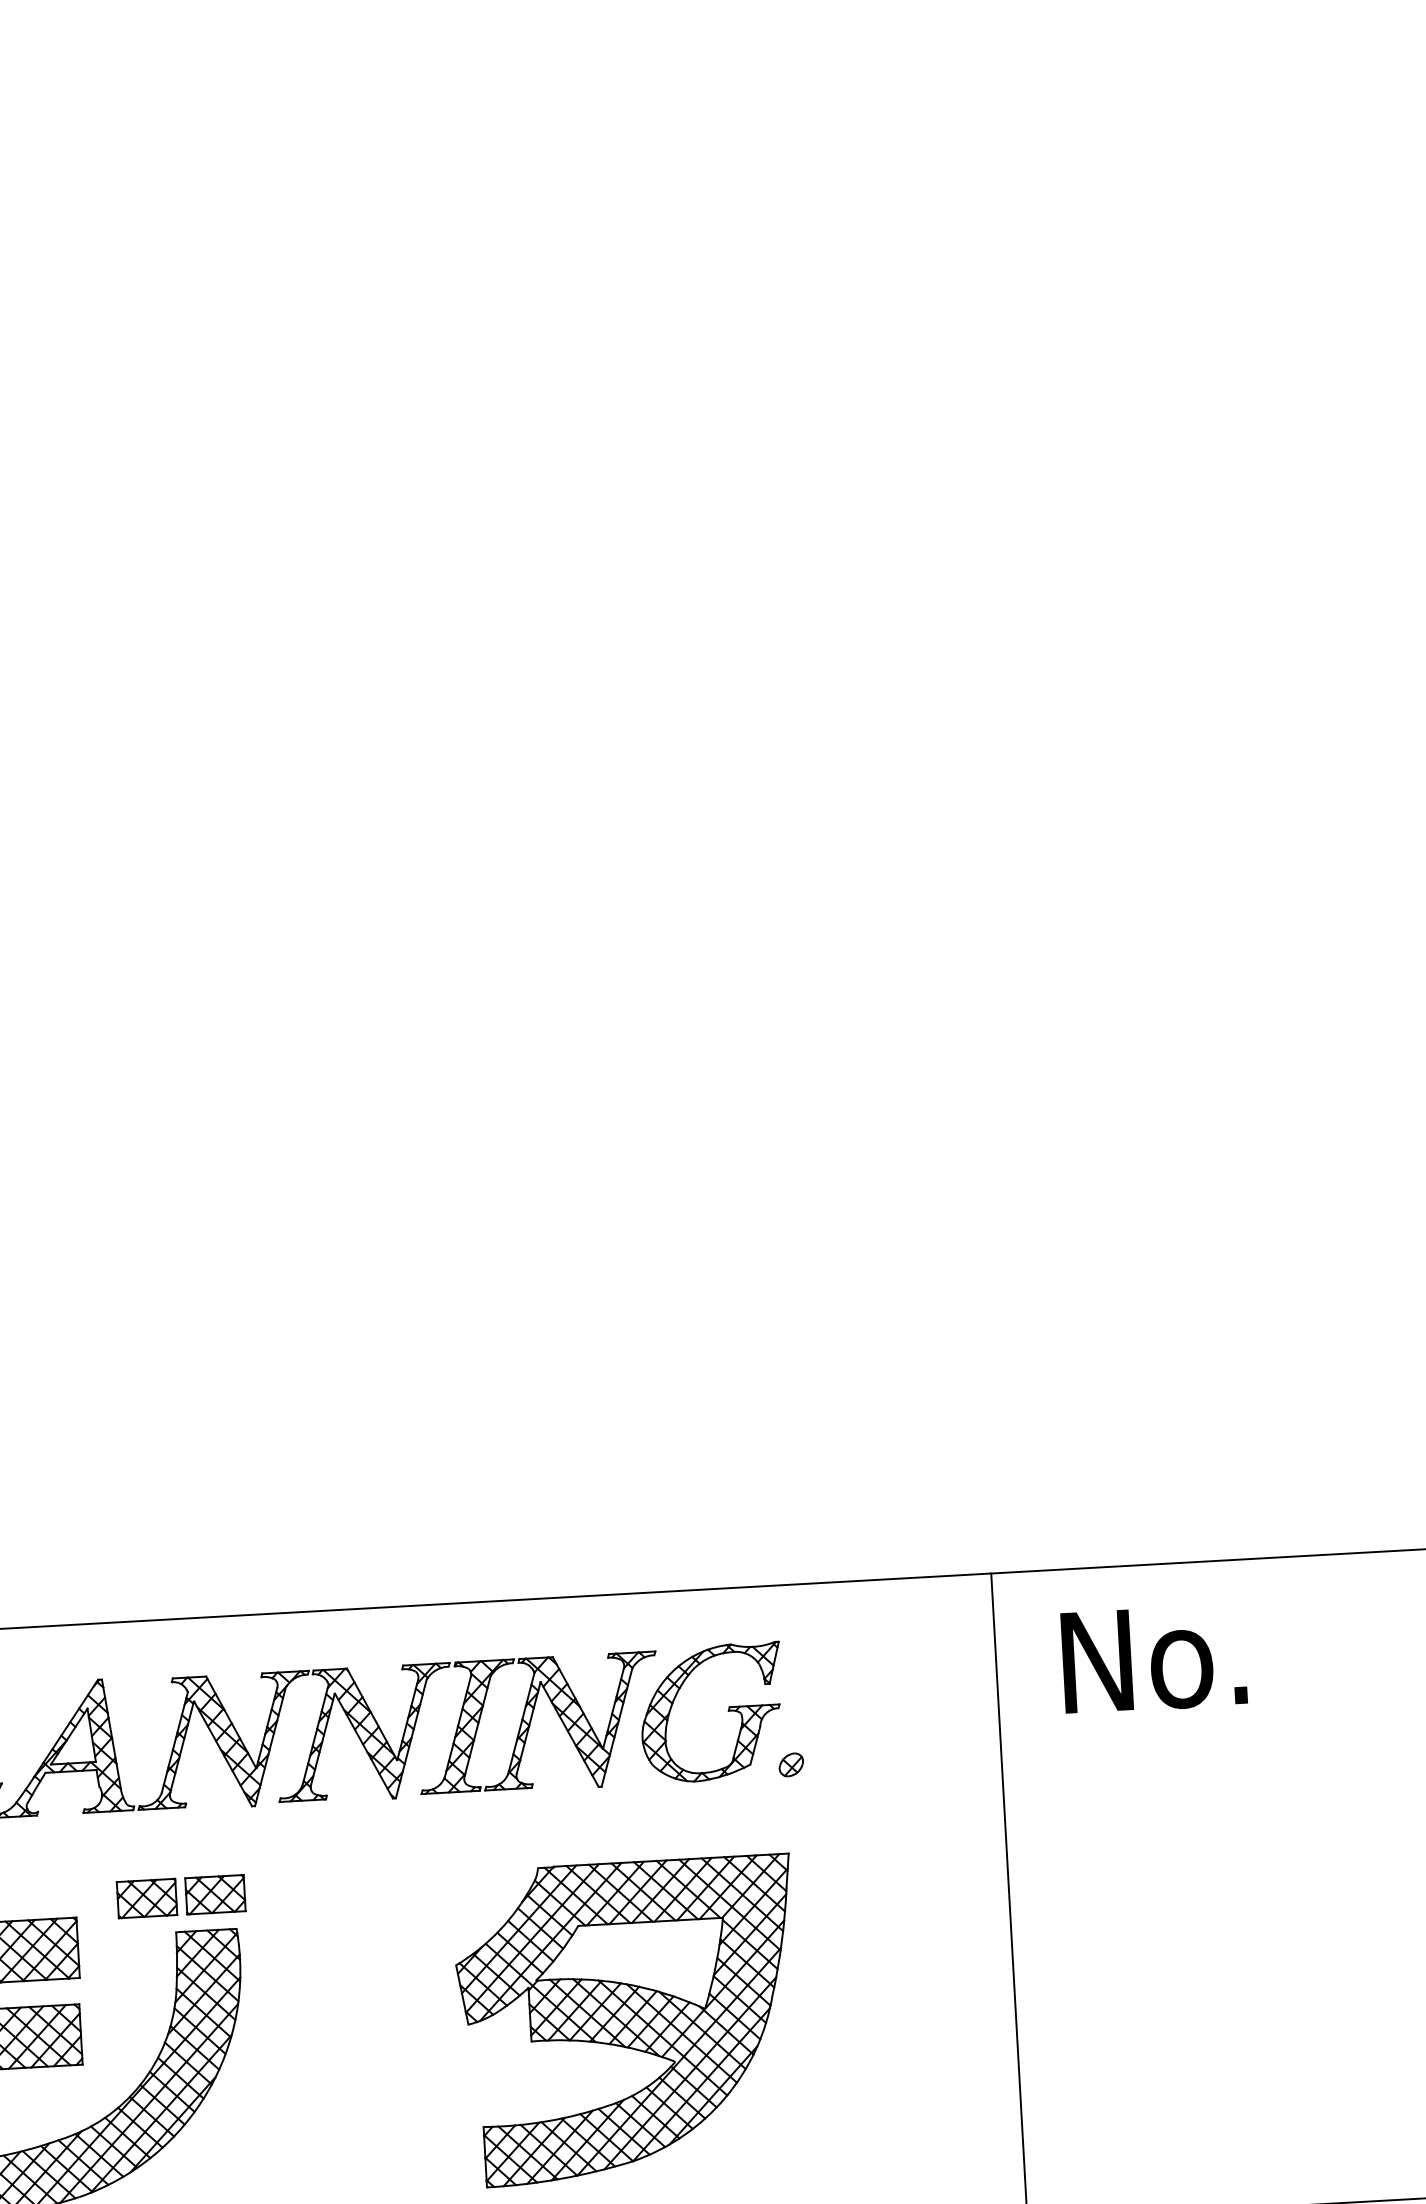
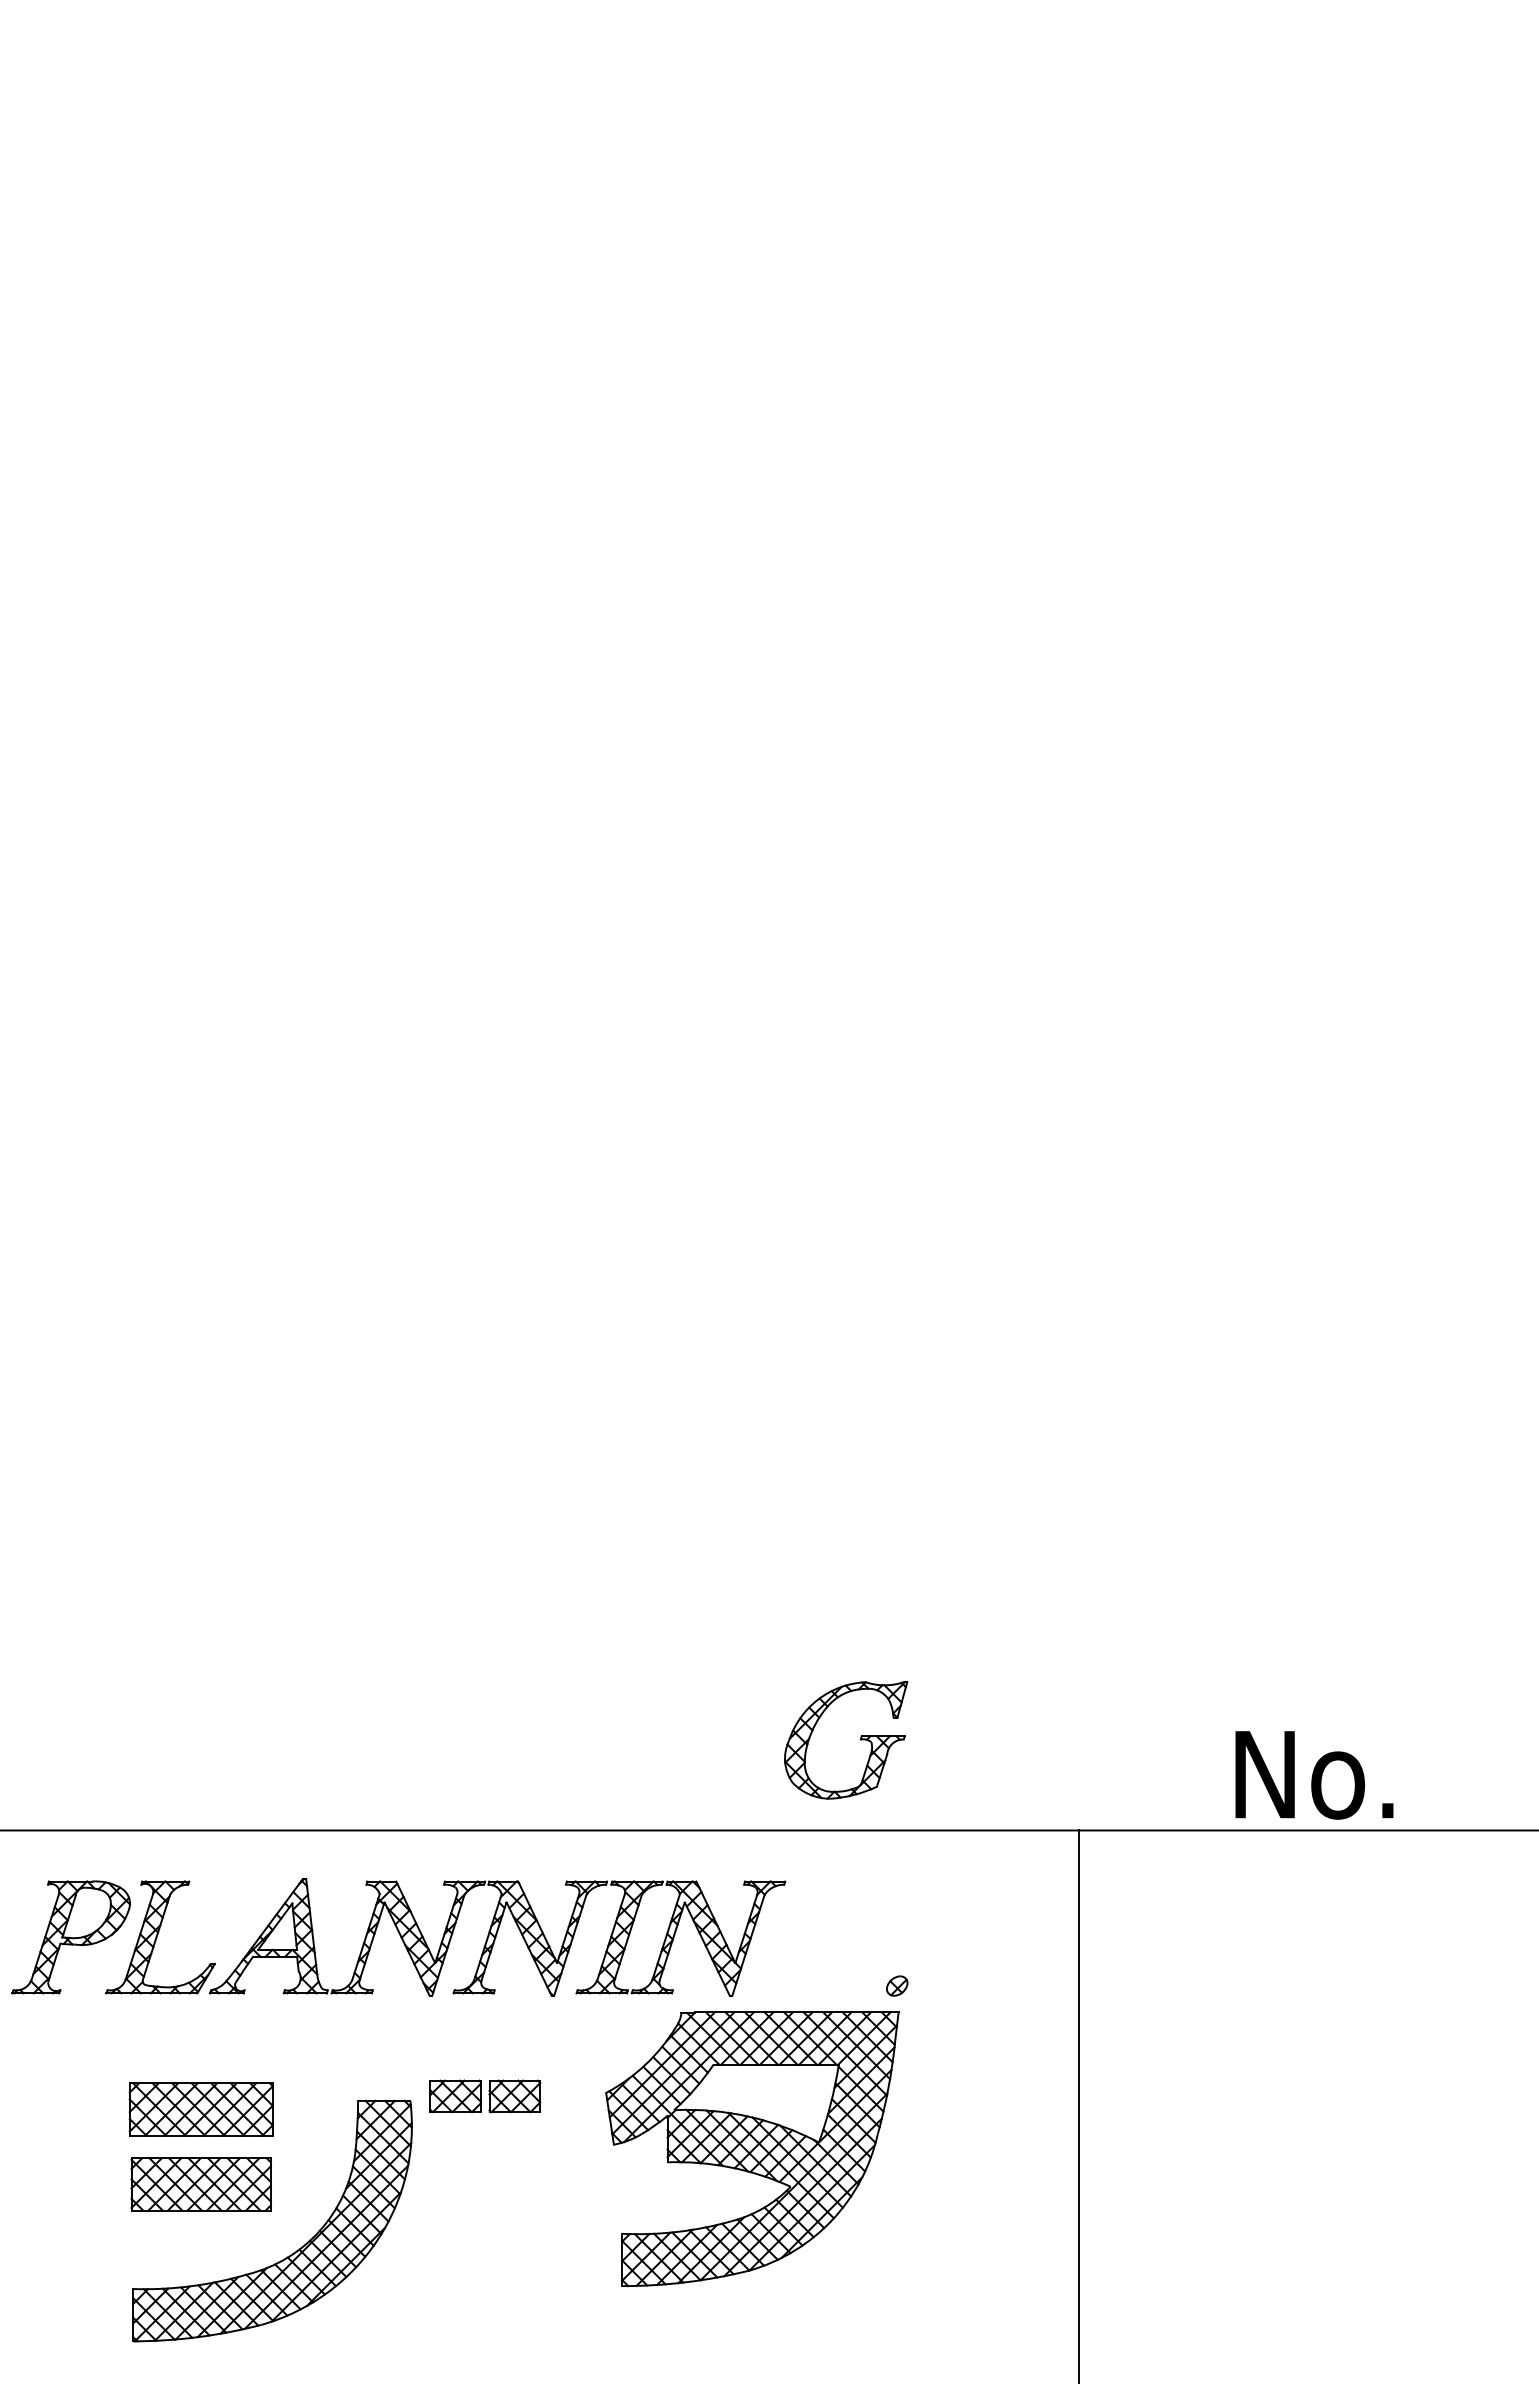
text: (1154, 1659) -> (1314, 1775), moved
part: (727, 1711) -> (859, 1739), moved
part: (181, 1896) -> (485, 2096), moved
part: (628, 2021) -> (752, 2149), moved

